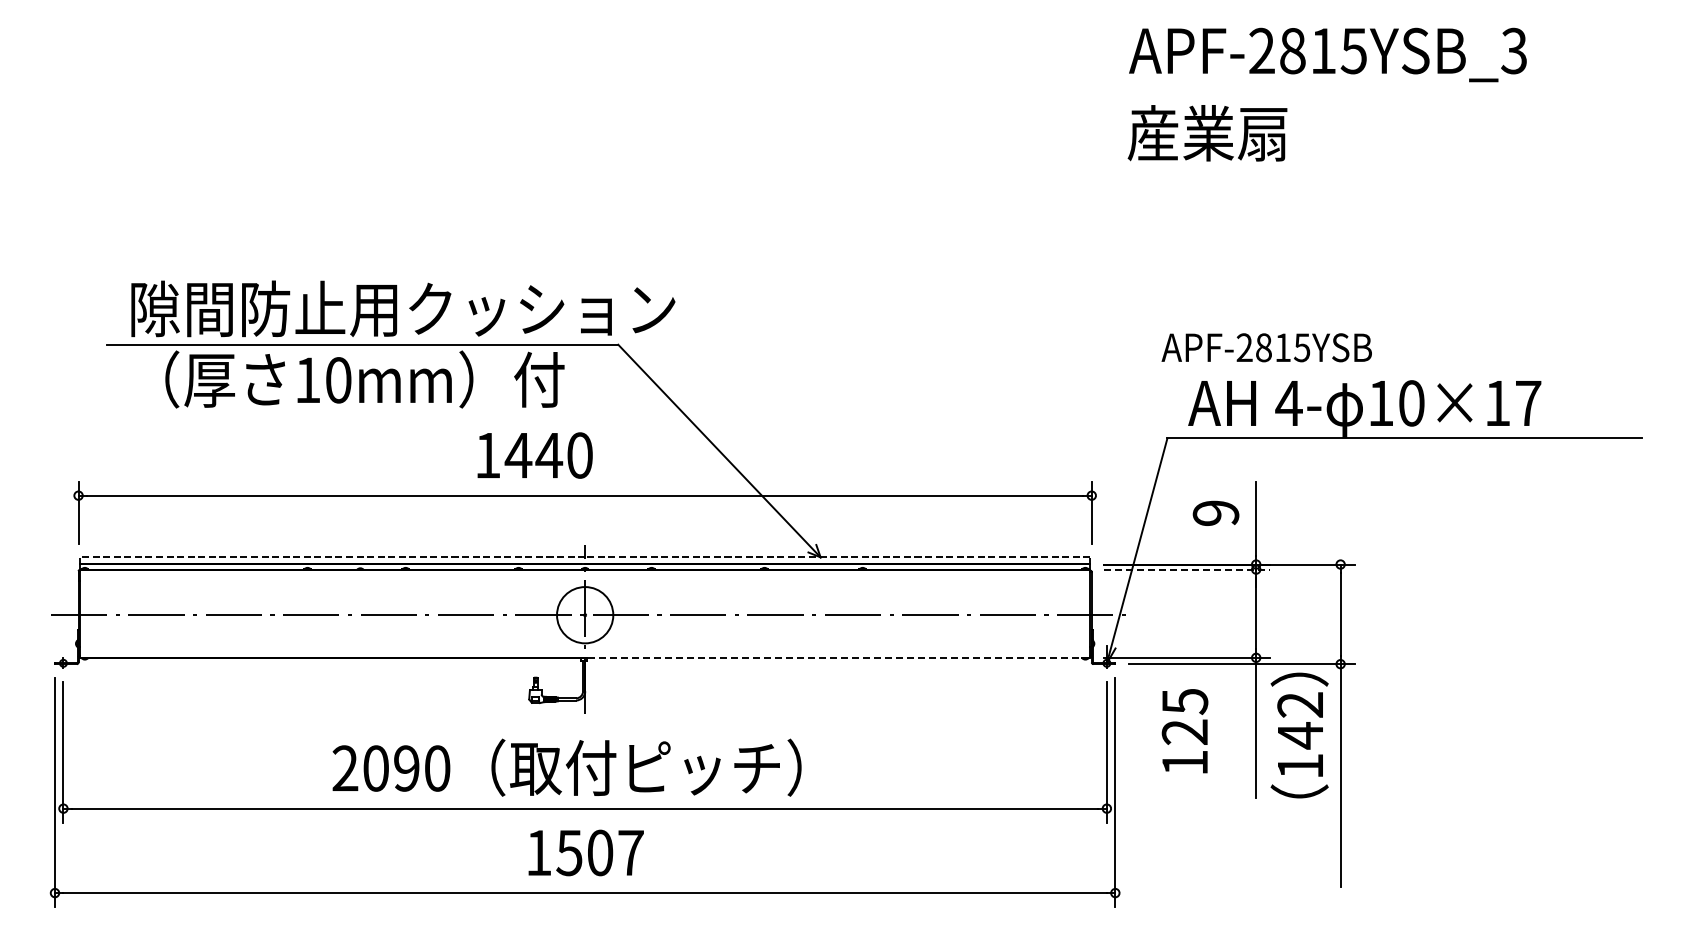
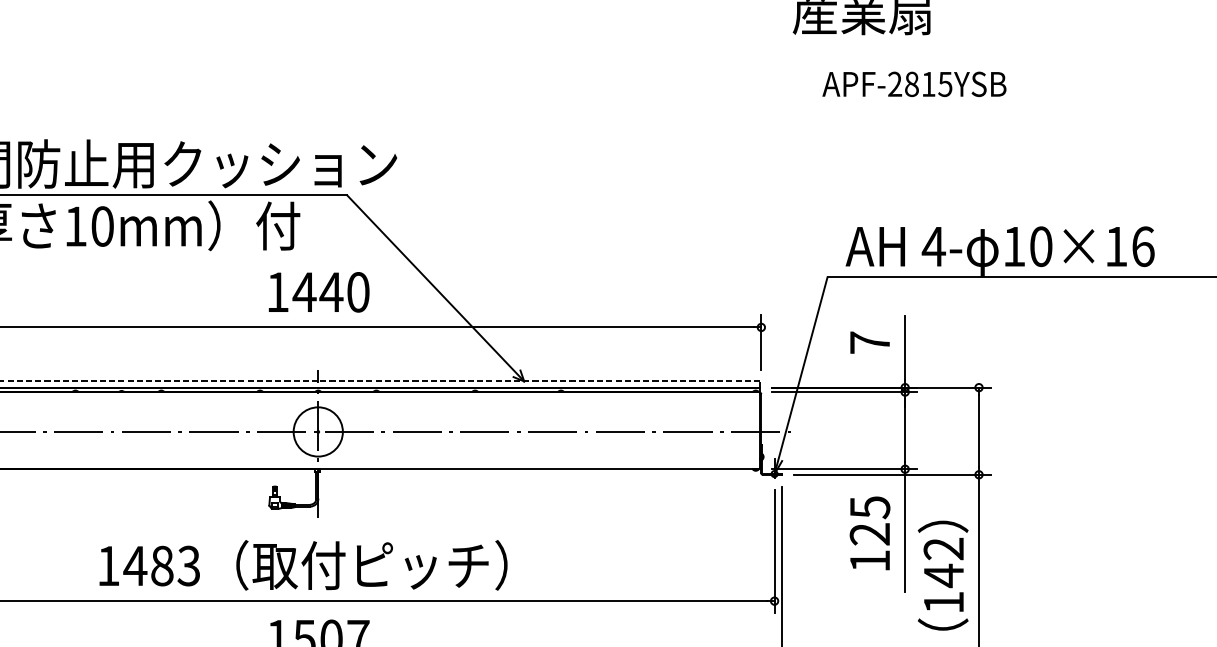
text: (1266, 347) -> (914, 84), moved
text: (1528, 403) -> (1143, 246), 10×17 -> 10×16
text: (534, 455) -> (318, 292), moved
text: (1215, 512) -> (869, 342), 9 -> 7
line: (1187, 569) -> (845, 391), dashed -> solid
line: (838, 657) -> (539, 468), dashed -> solid
text: (1184, 731) -> (869, 533), moved
text: (1299, 735) -> (943, 575), moved
text: (391, 768) -> (148, 566), 2090 -> 1483

